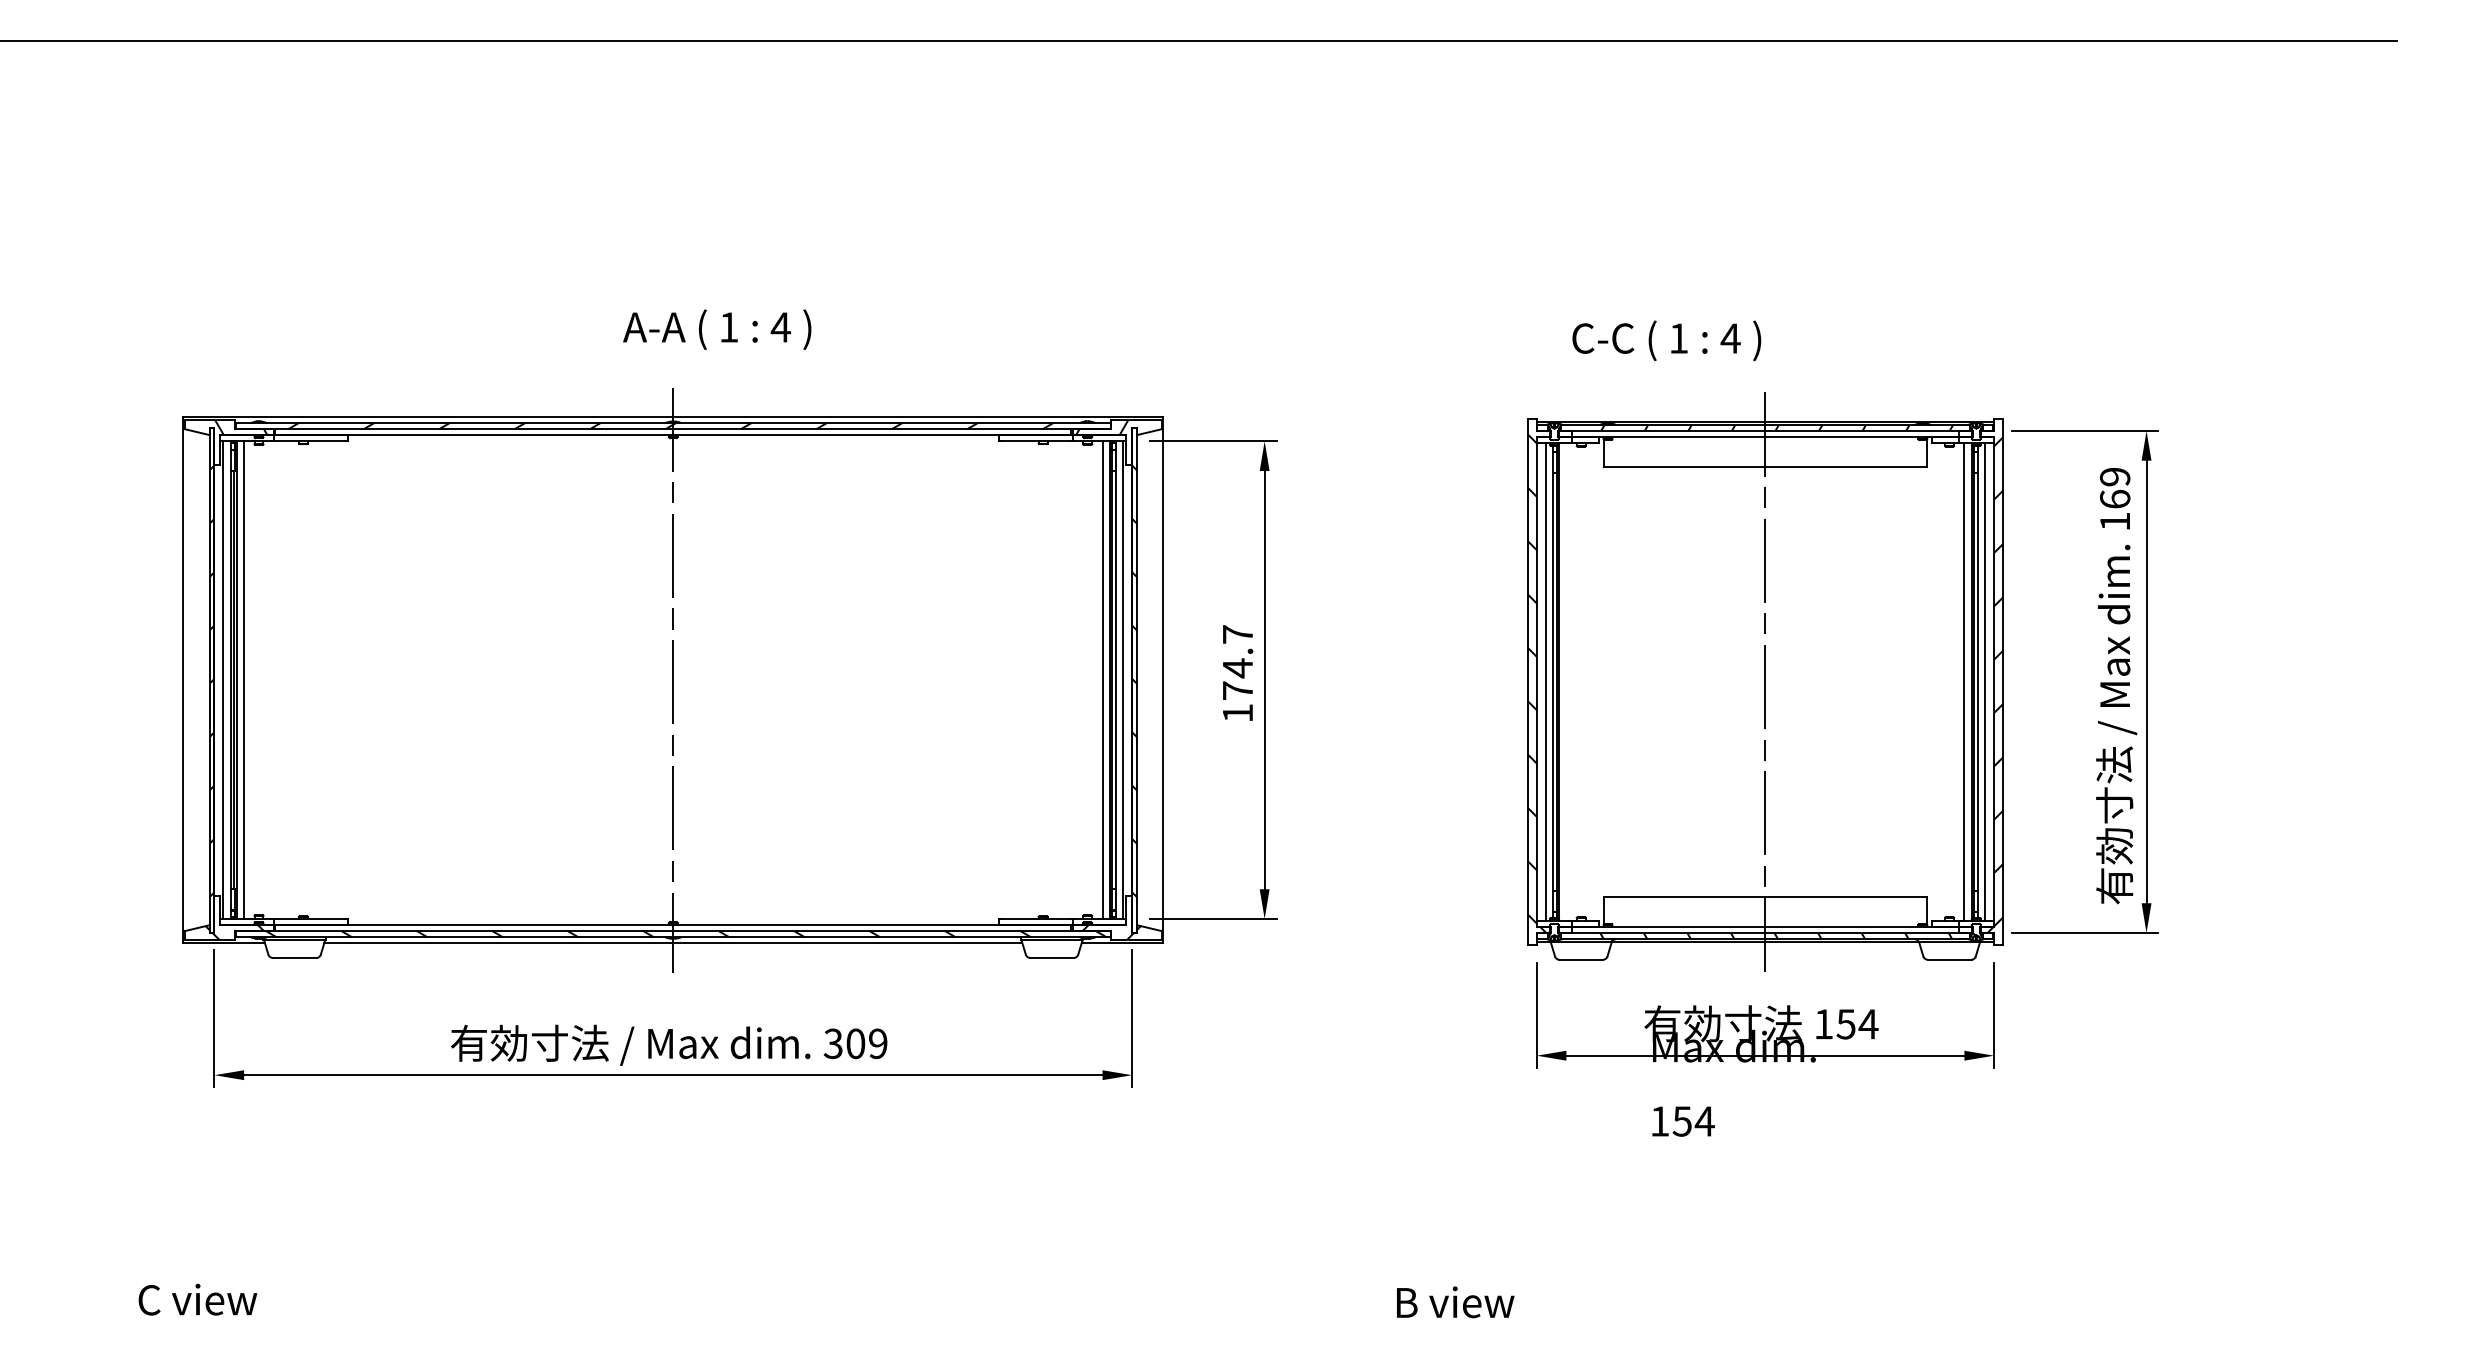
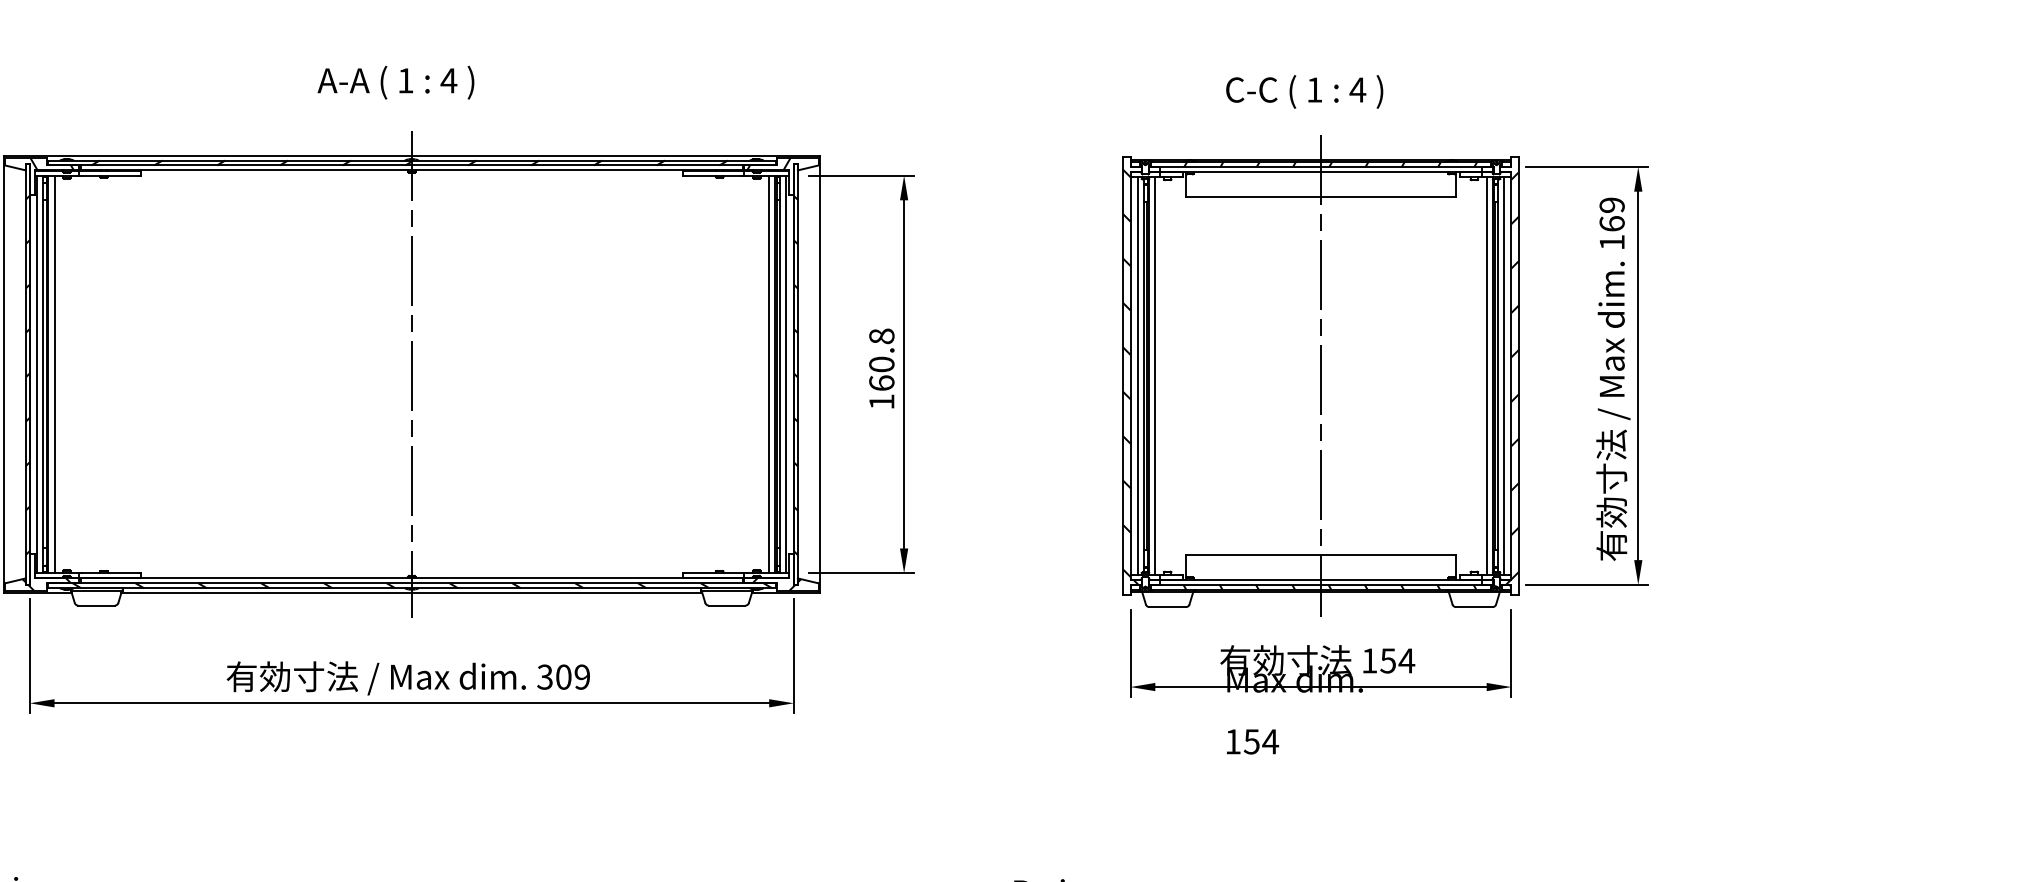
text: (717, 329) -> (396, 82), moved
text: (1666, 340) -> (1304, 91), moved
text: (1237, 662) -> (881, 359), 174.7 -> 160.8
line: (1566, 681) -> (1155, 375), added

